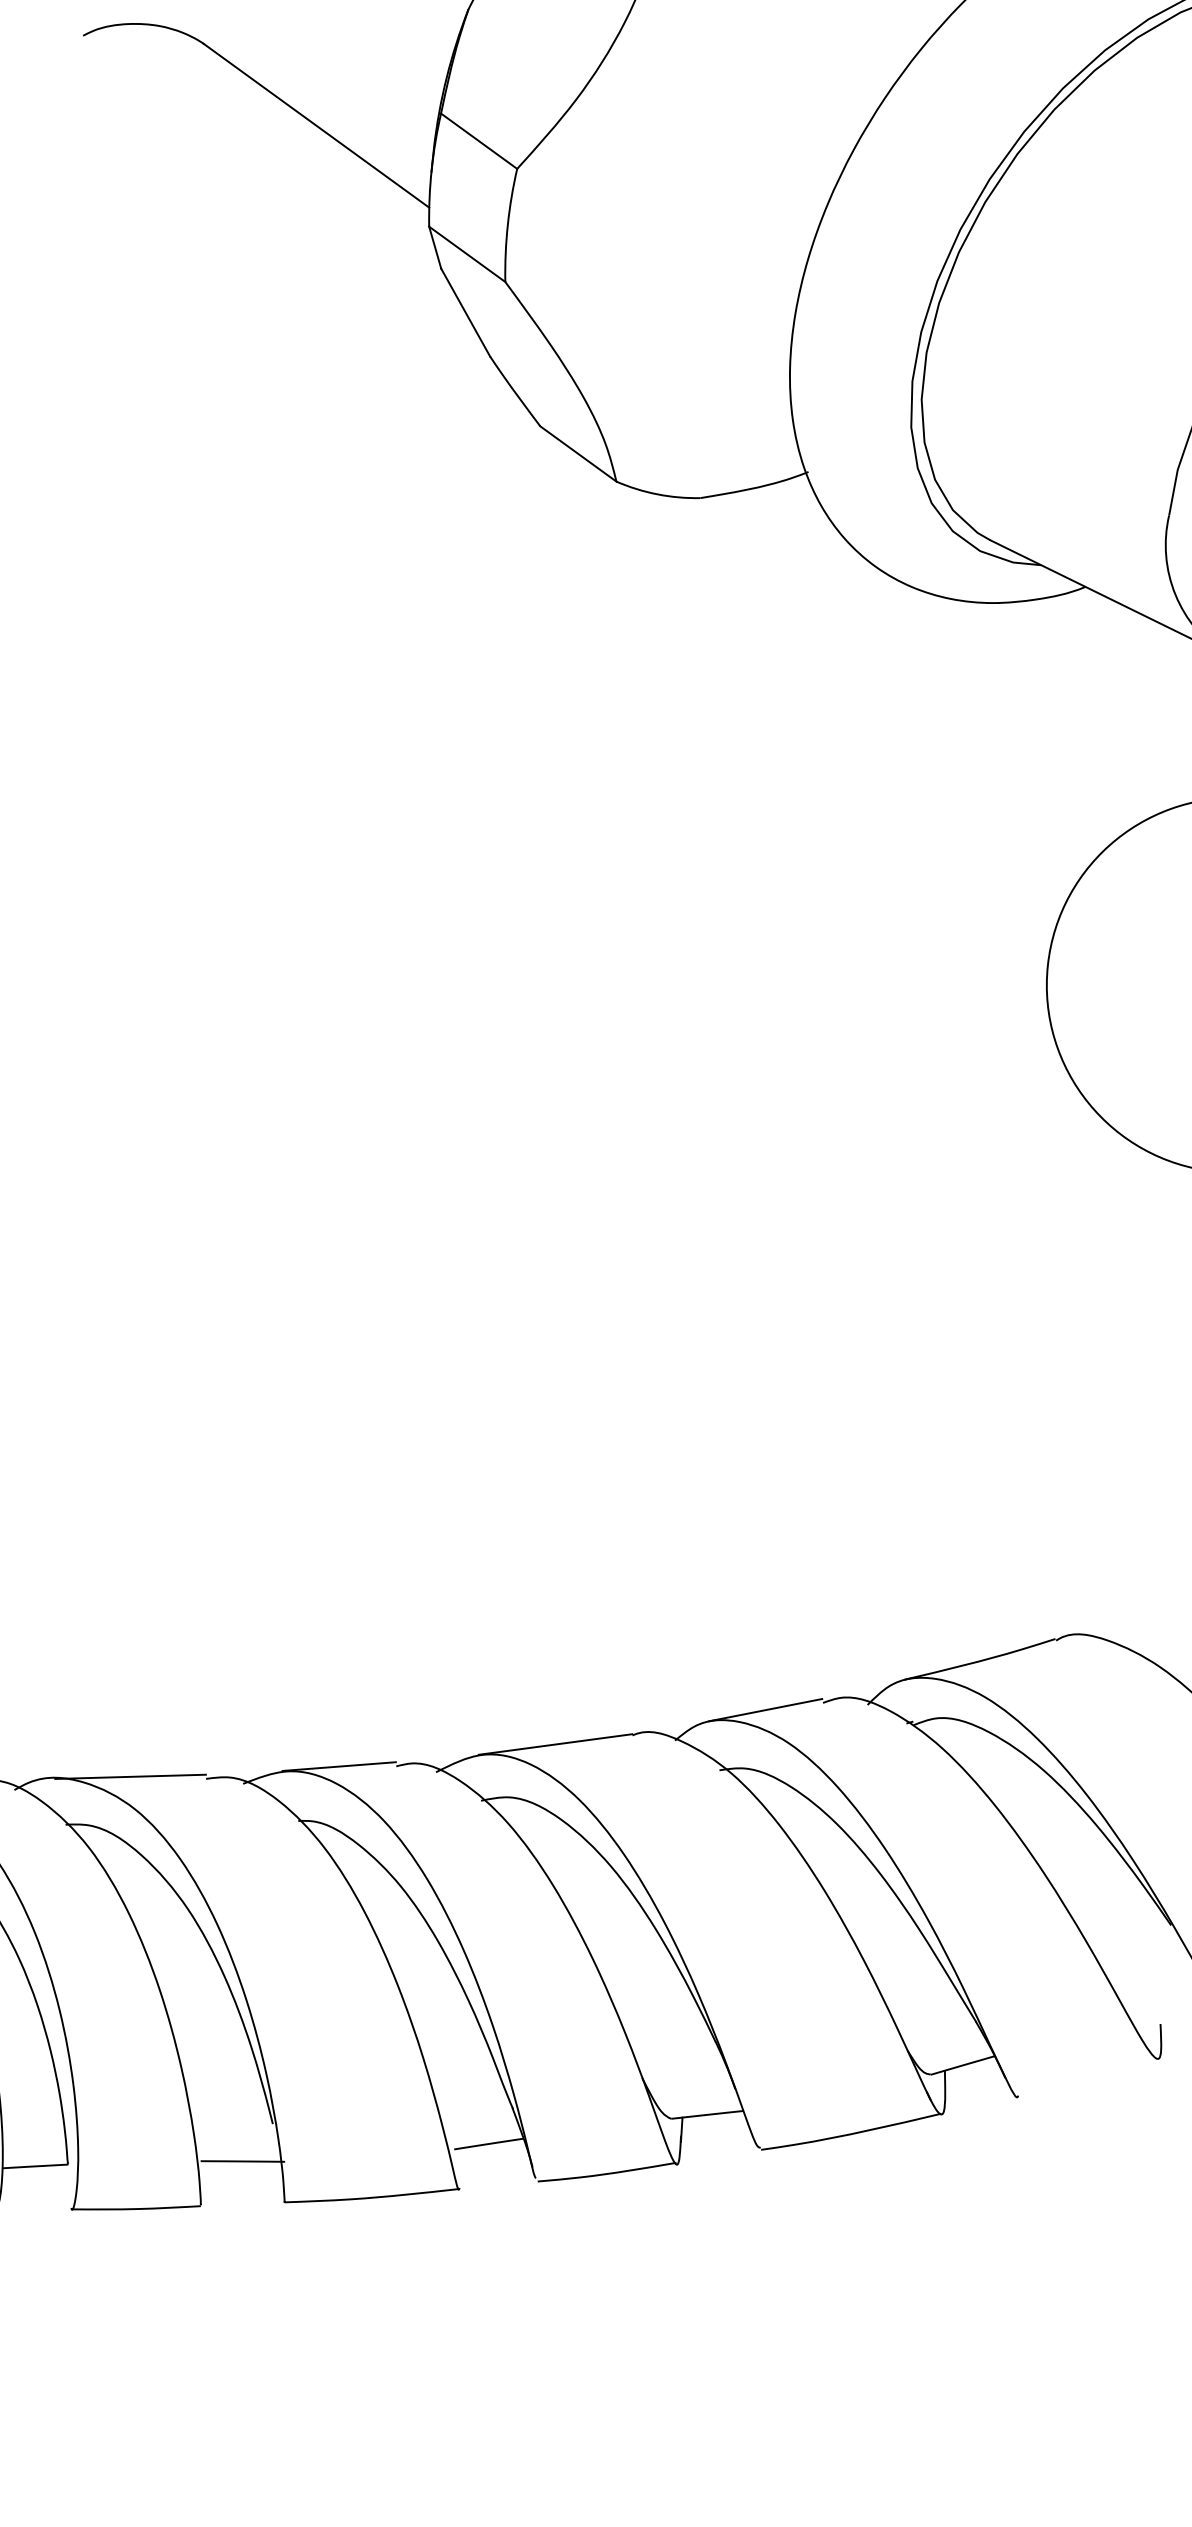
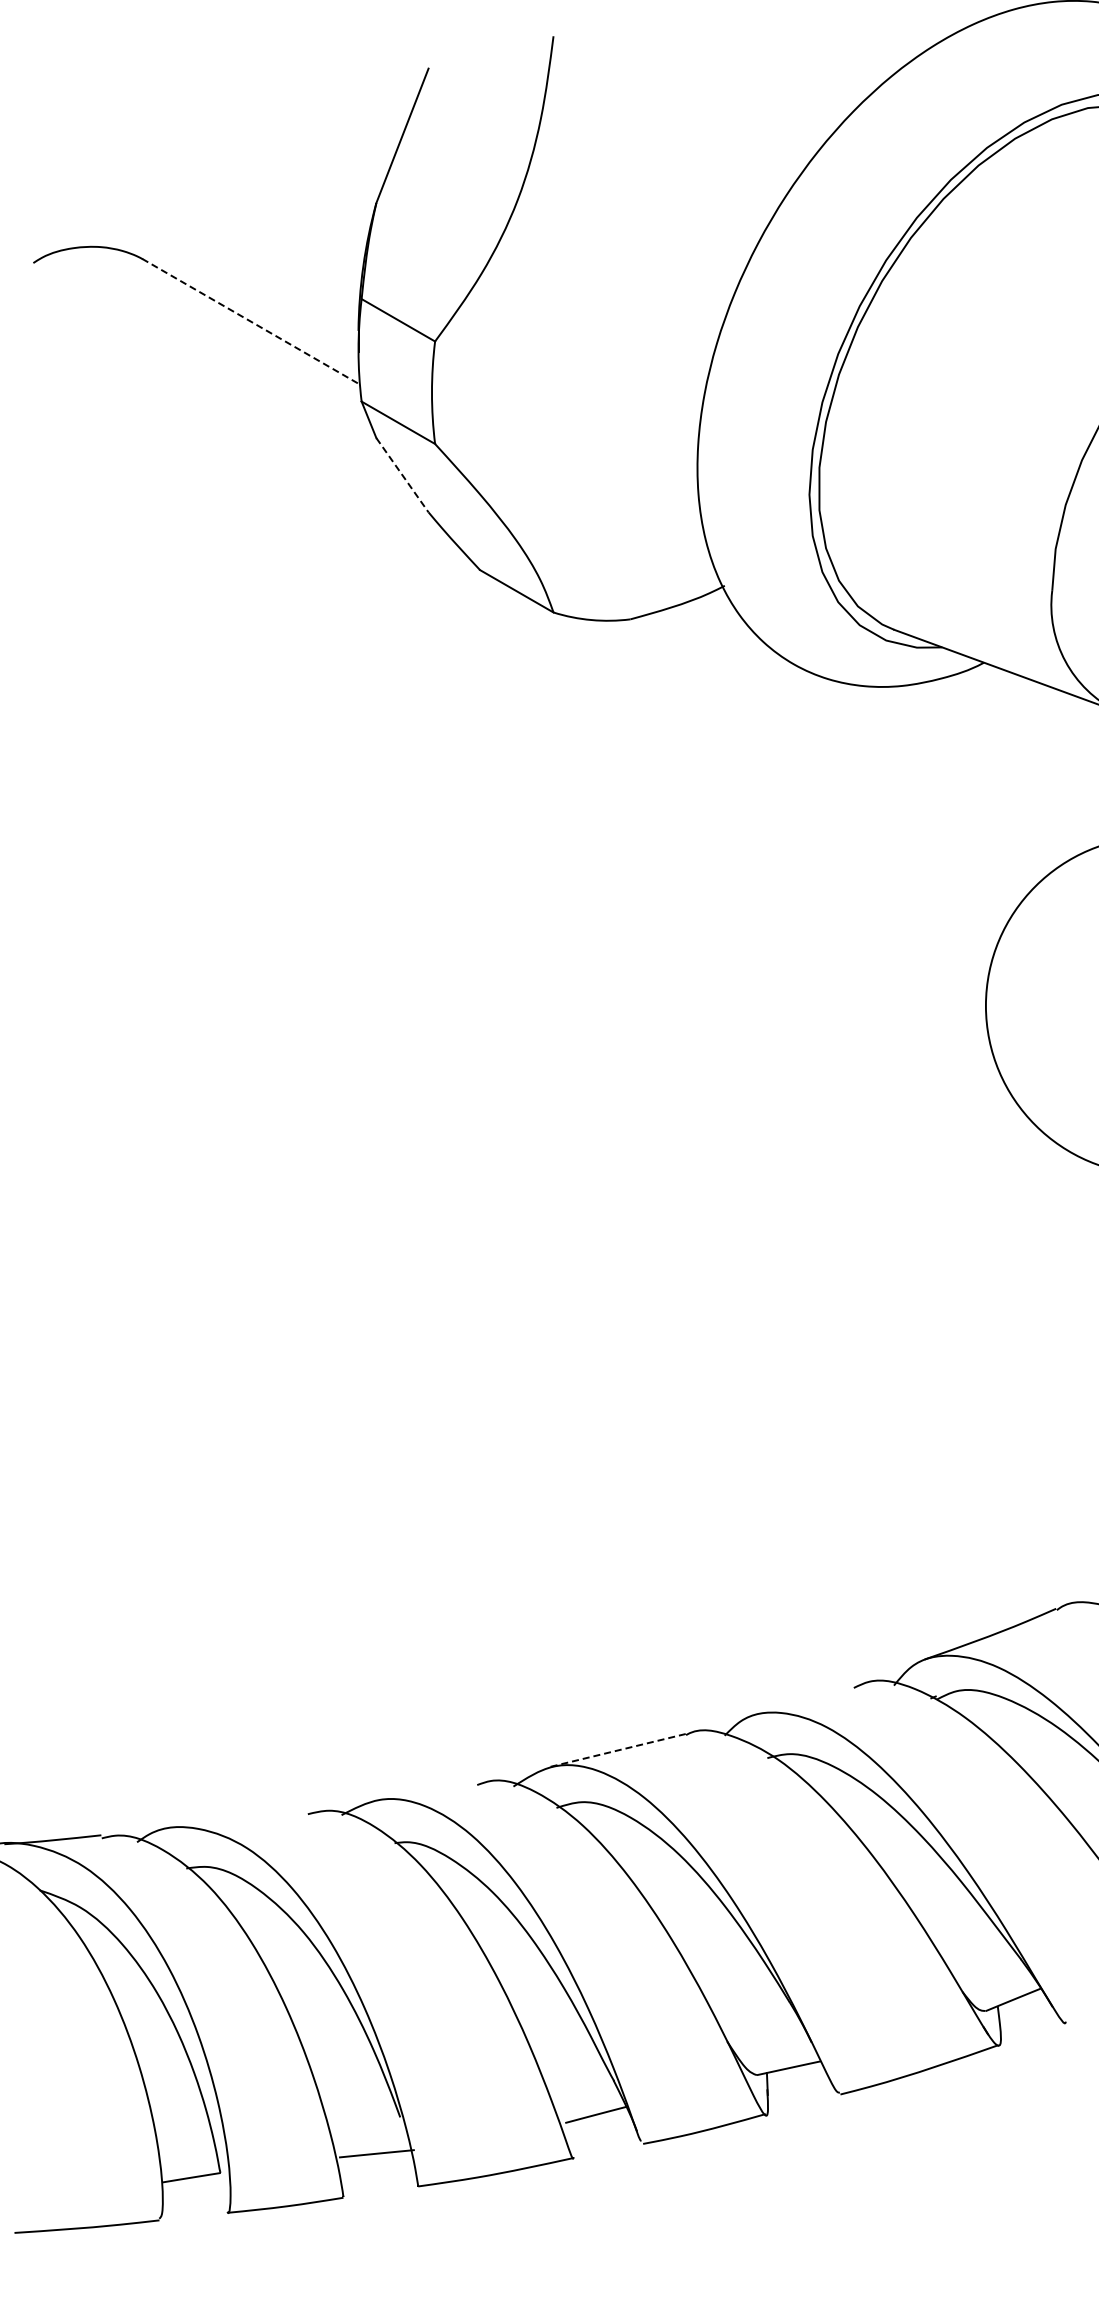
line: (316, 125) -> (251, 321), solid -> dashed
line: (465, 312) -> (402, 475), solid -> dashed
line: (765, 1709) -> (802, 1699), removed
line: (555, 1744) -> (617, 1750), solid -> dashed
line: (338, 1766) -> (425, 1790), removed
line: (130, 1776) -> (239, 1819), removed

